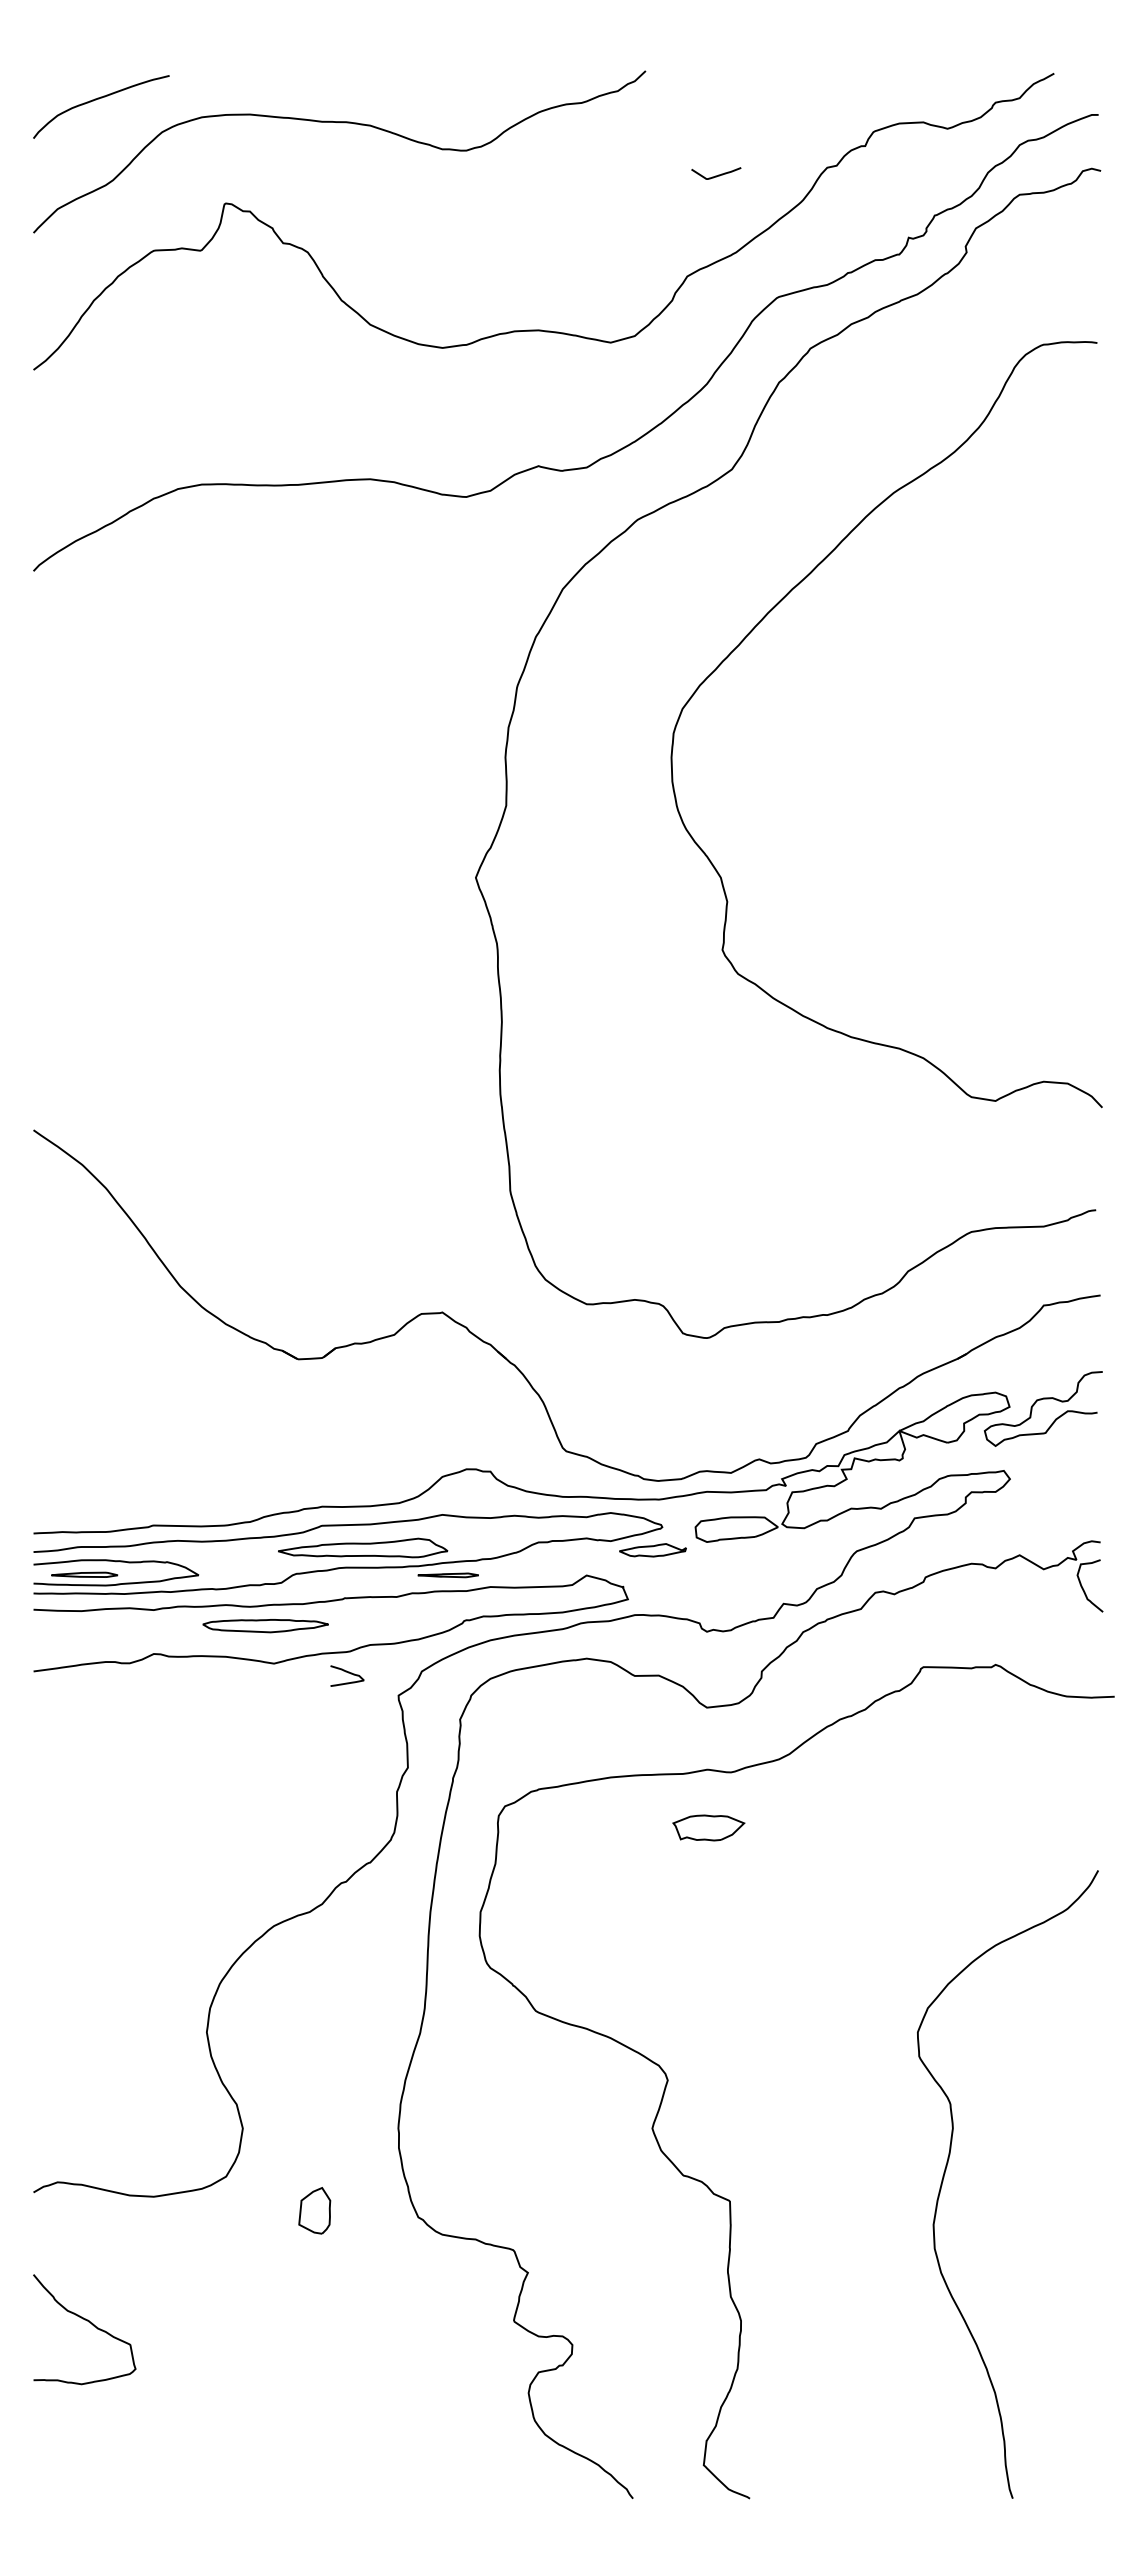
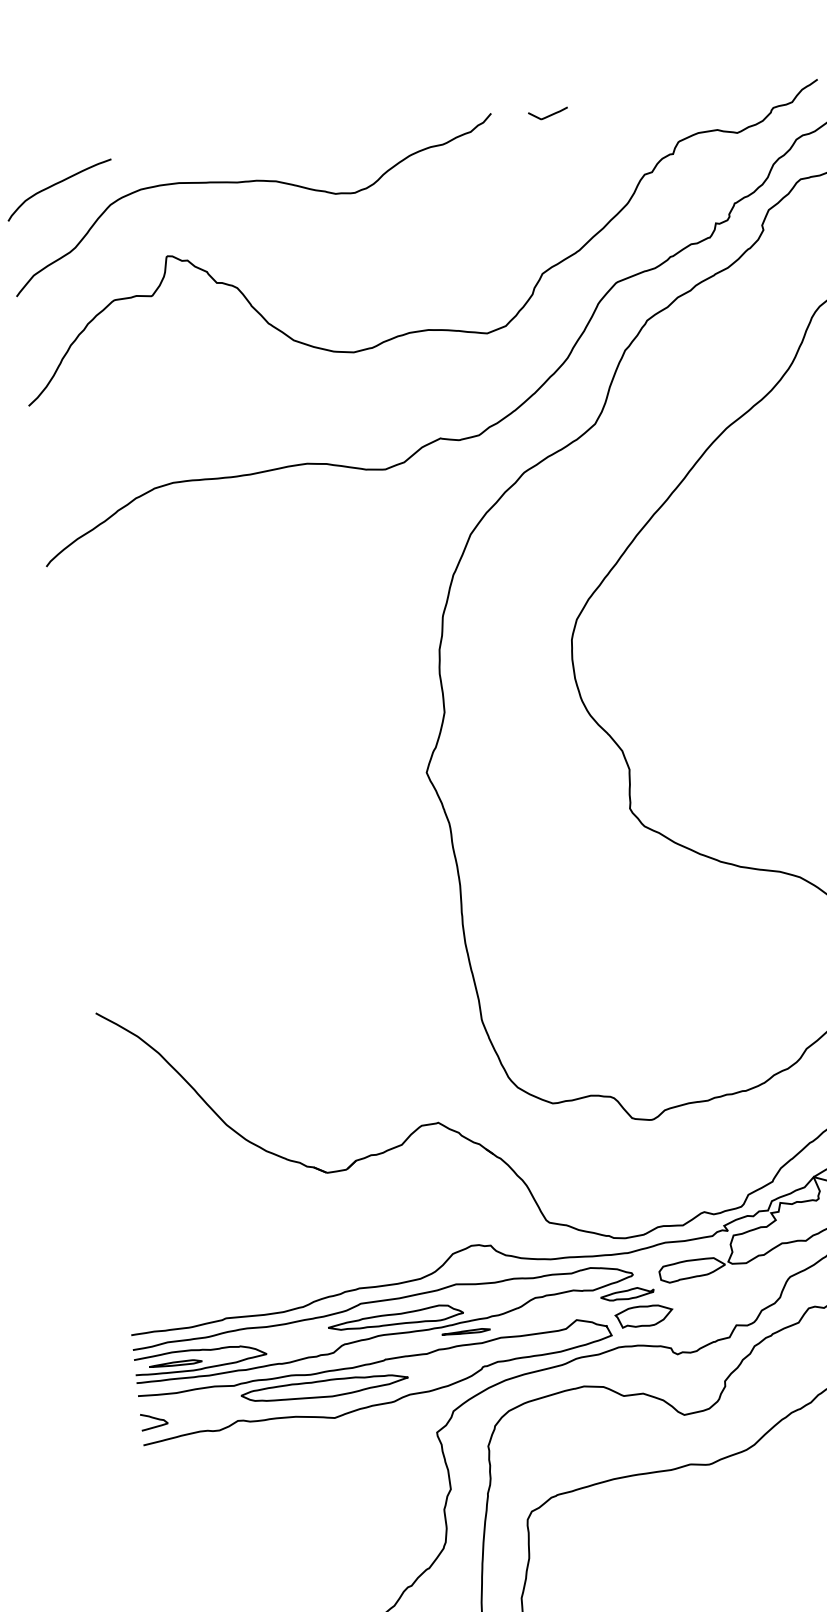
curve: (716, 175) -> (548, 115), moved
part: (265, 1625) -> (324, 1388), size x1.67
curve: (348, 1673) -> (155, 1419), moved
part: (708, 1827) -> (643, 1315), moved

